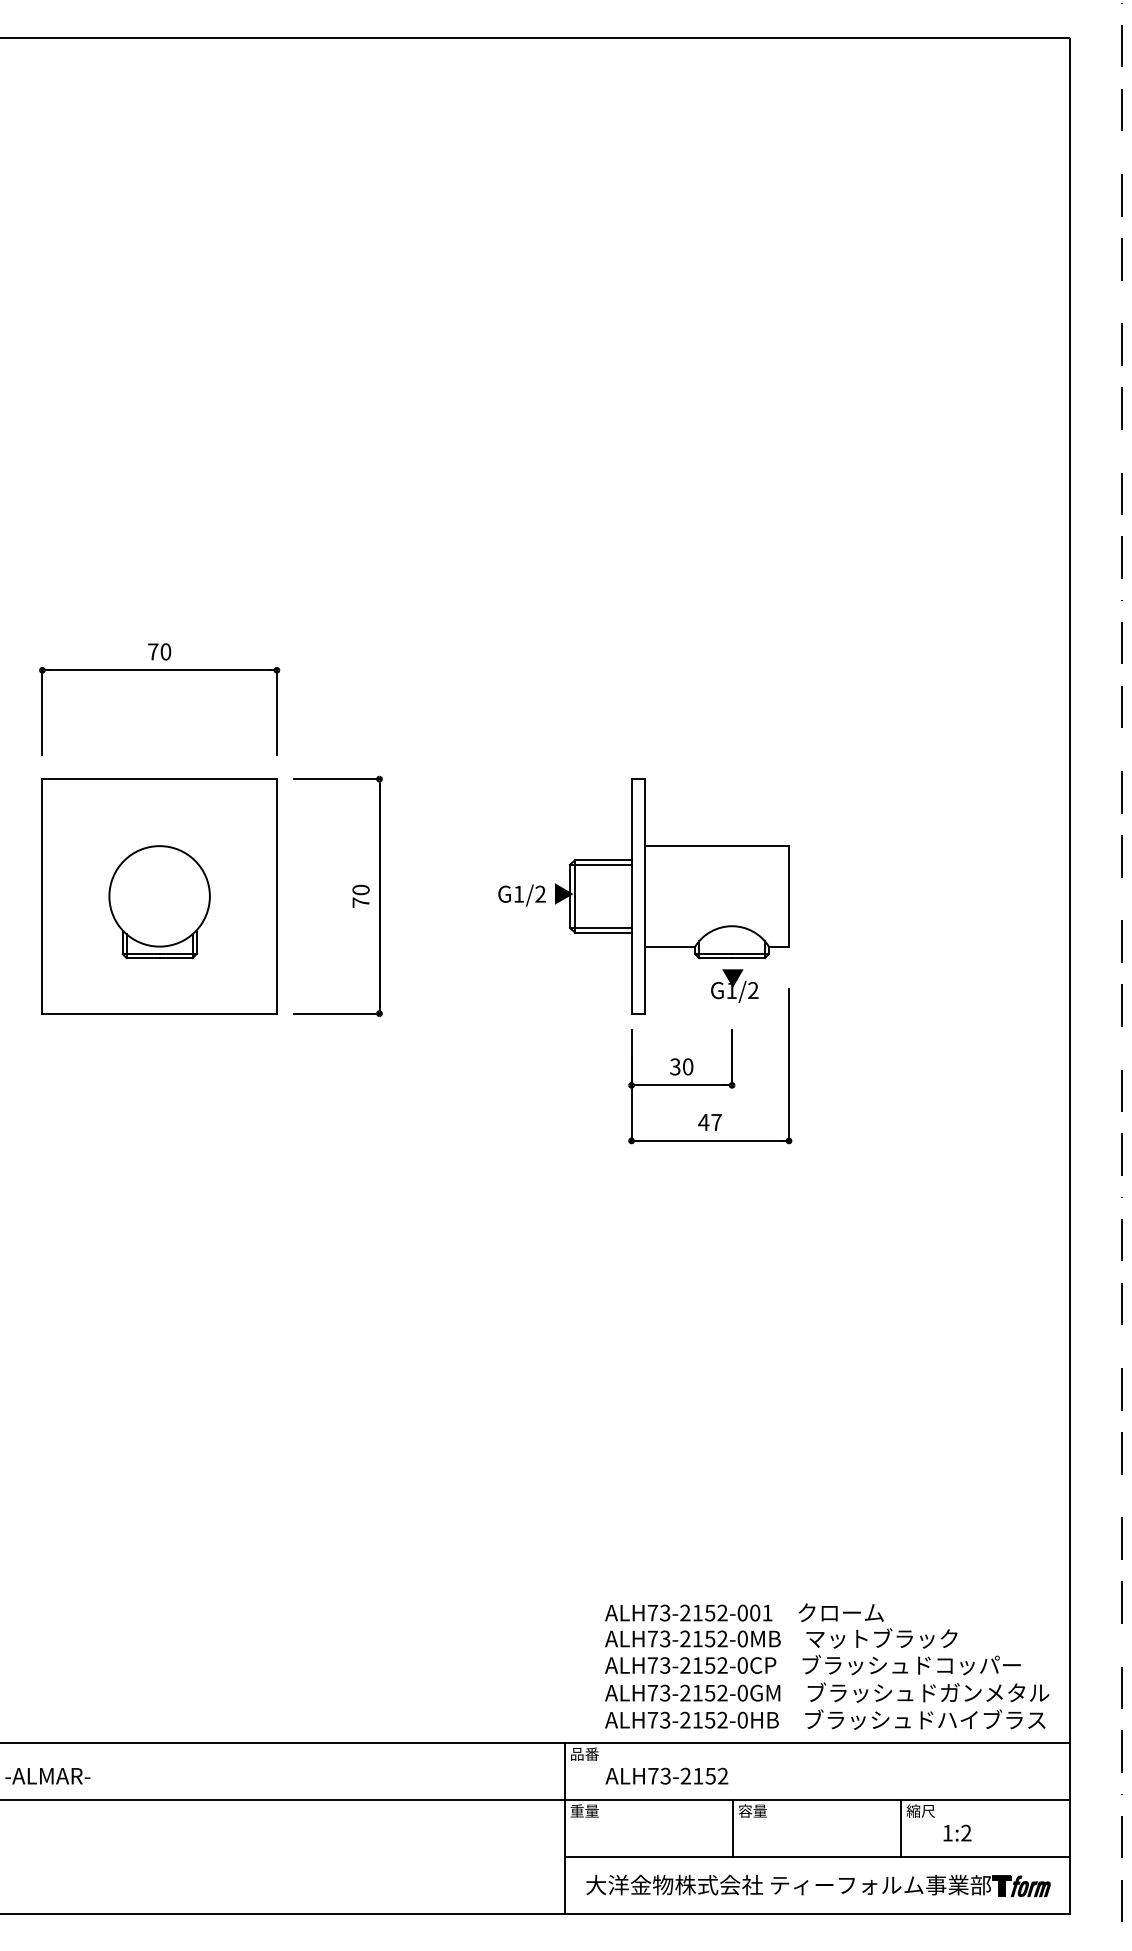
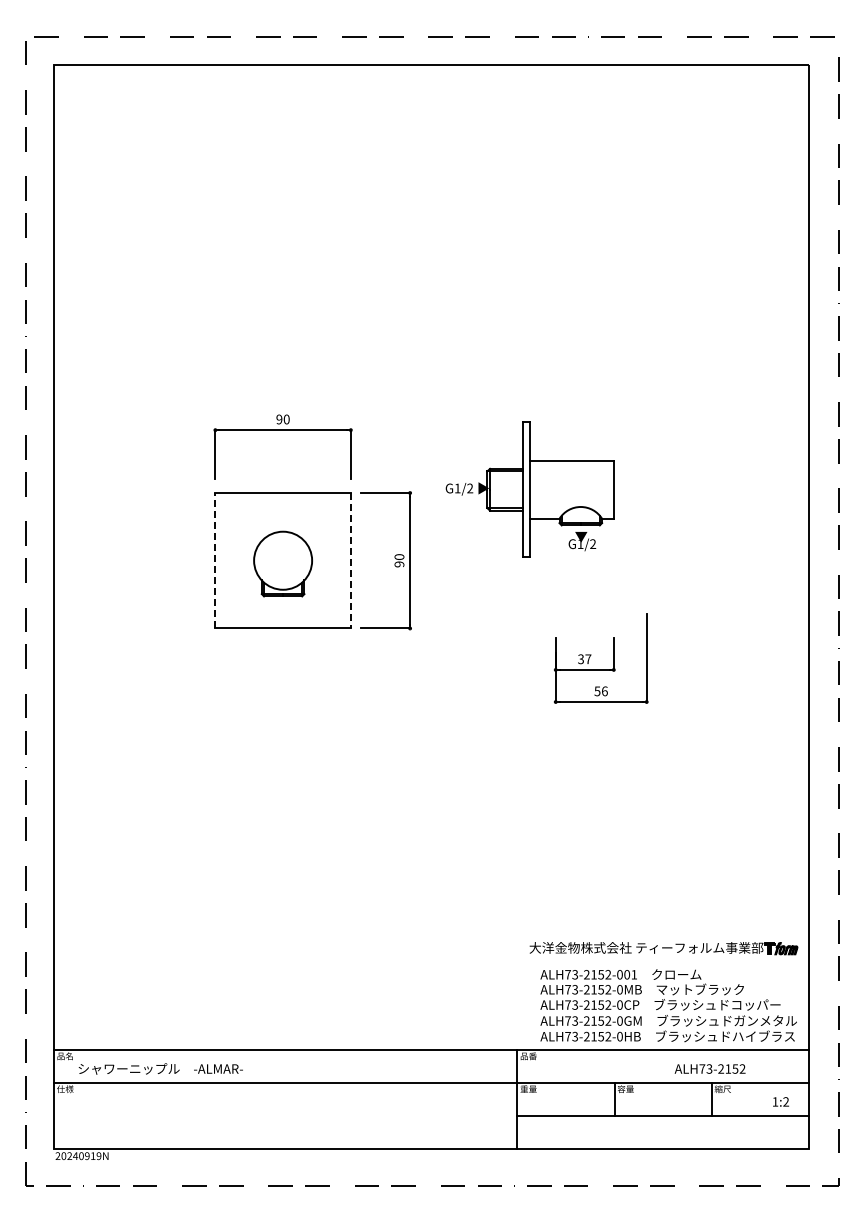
text: (153, 651) -> (279, 419), 70 -> 90
line: (42, 895) -> (215, 560), solid -> dashed
line: (276, 895) -> (350, 560), solid -> dashed
part: (643, 895) -> (529, 489), moved
text: (361, 902) -> (399, 564), 70 -> 90
text: (688, 1067) -> (588, 659), 30 -> 37
text: (709, 1122) -> (600, 691), 47 -> 56
text: (665, 1775) -> (709, 1068), moved
text: (956, 1832) -> (780, 1101), moved
part: (818, 1886) -> (663, 948), moved

